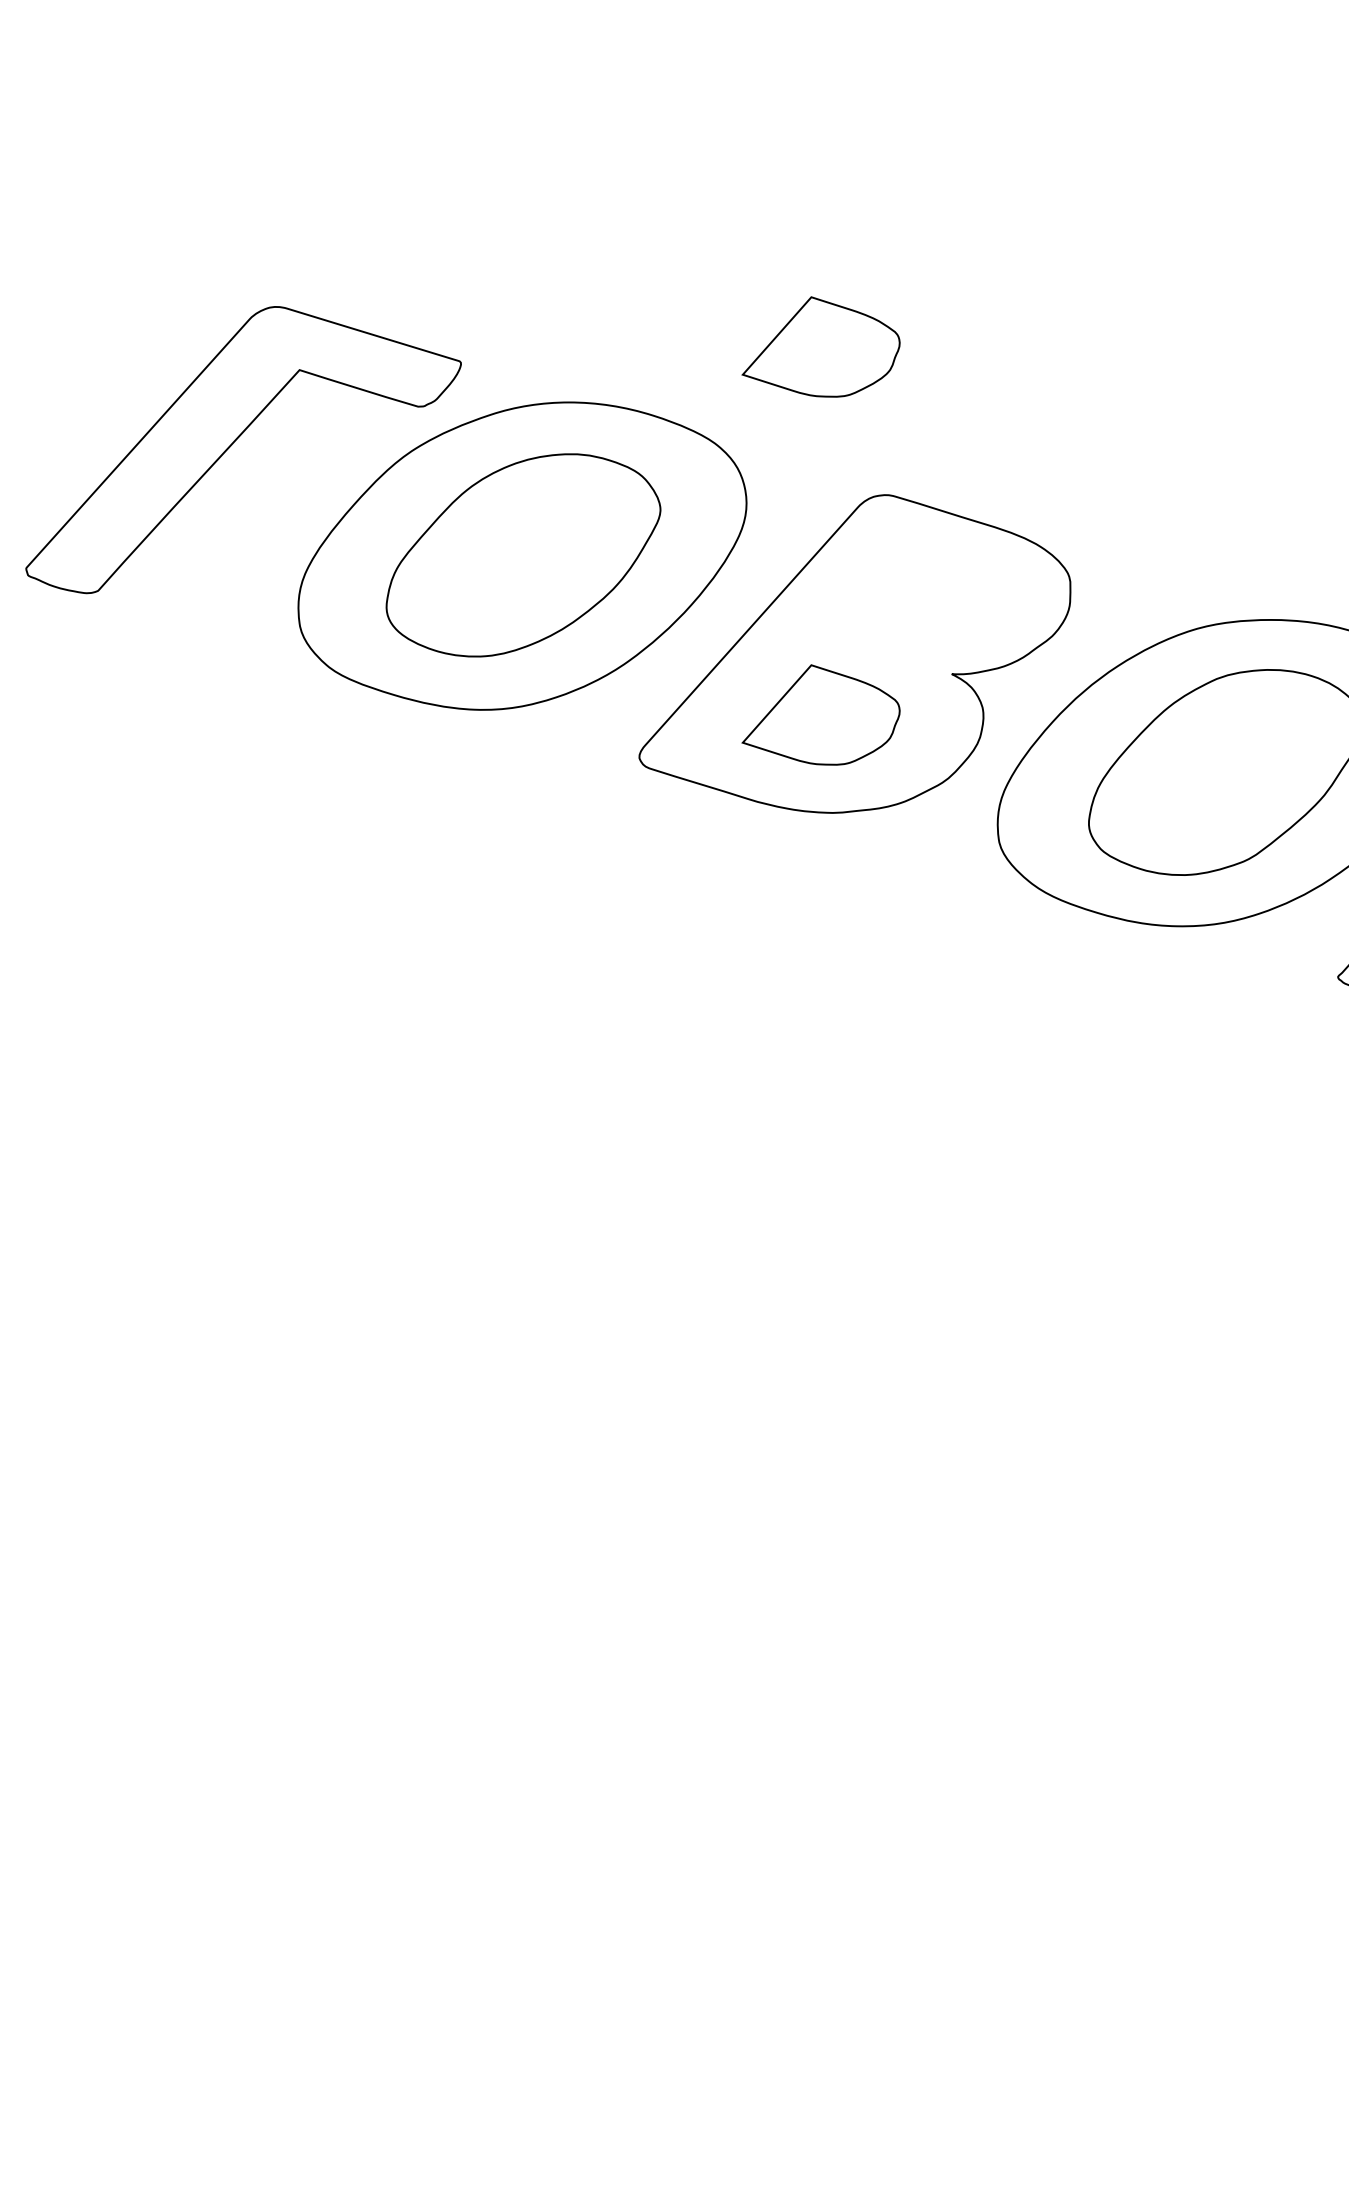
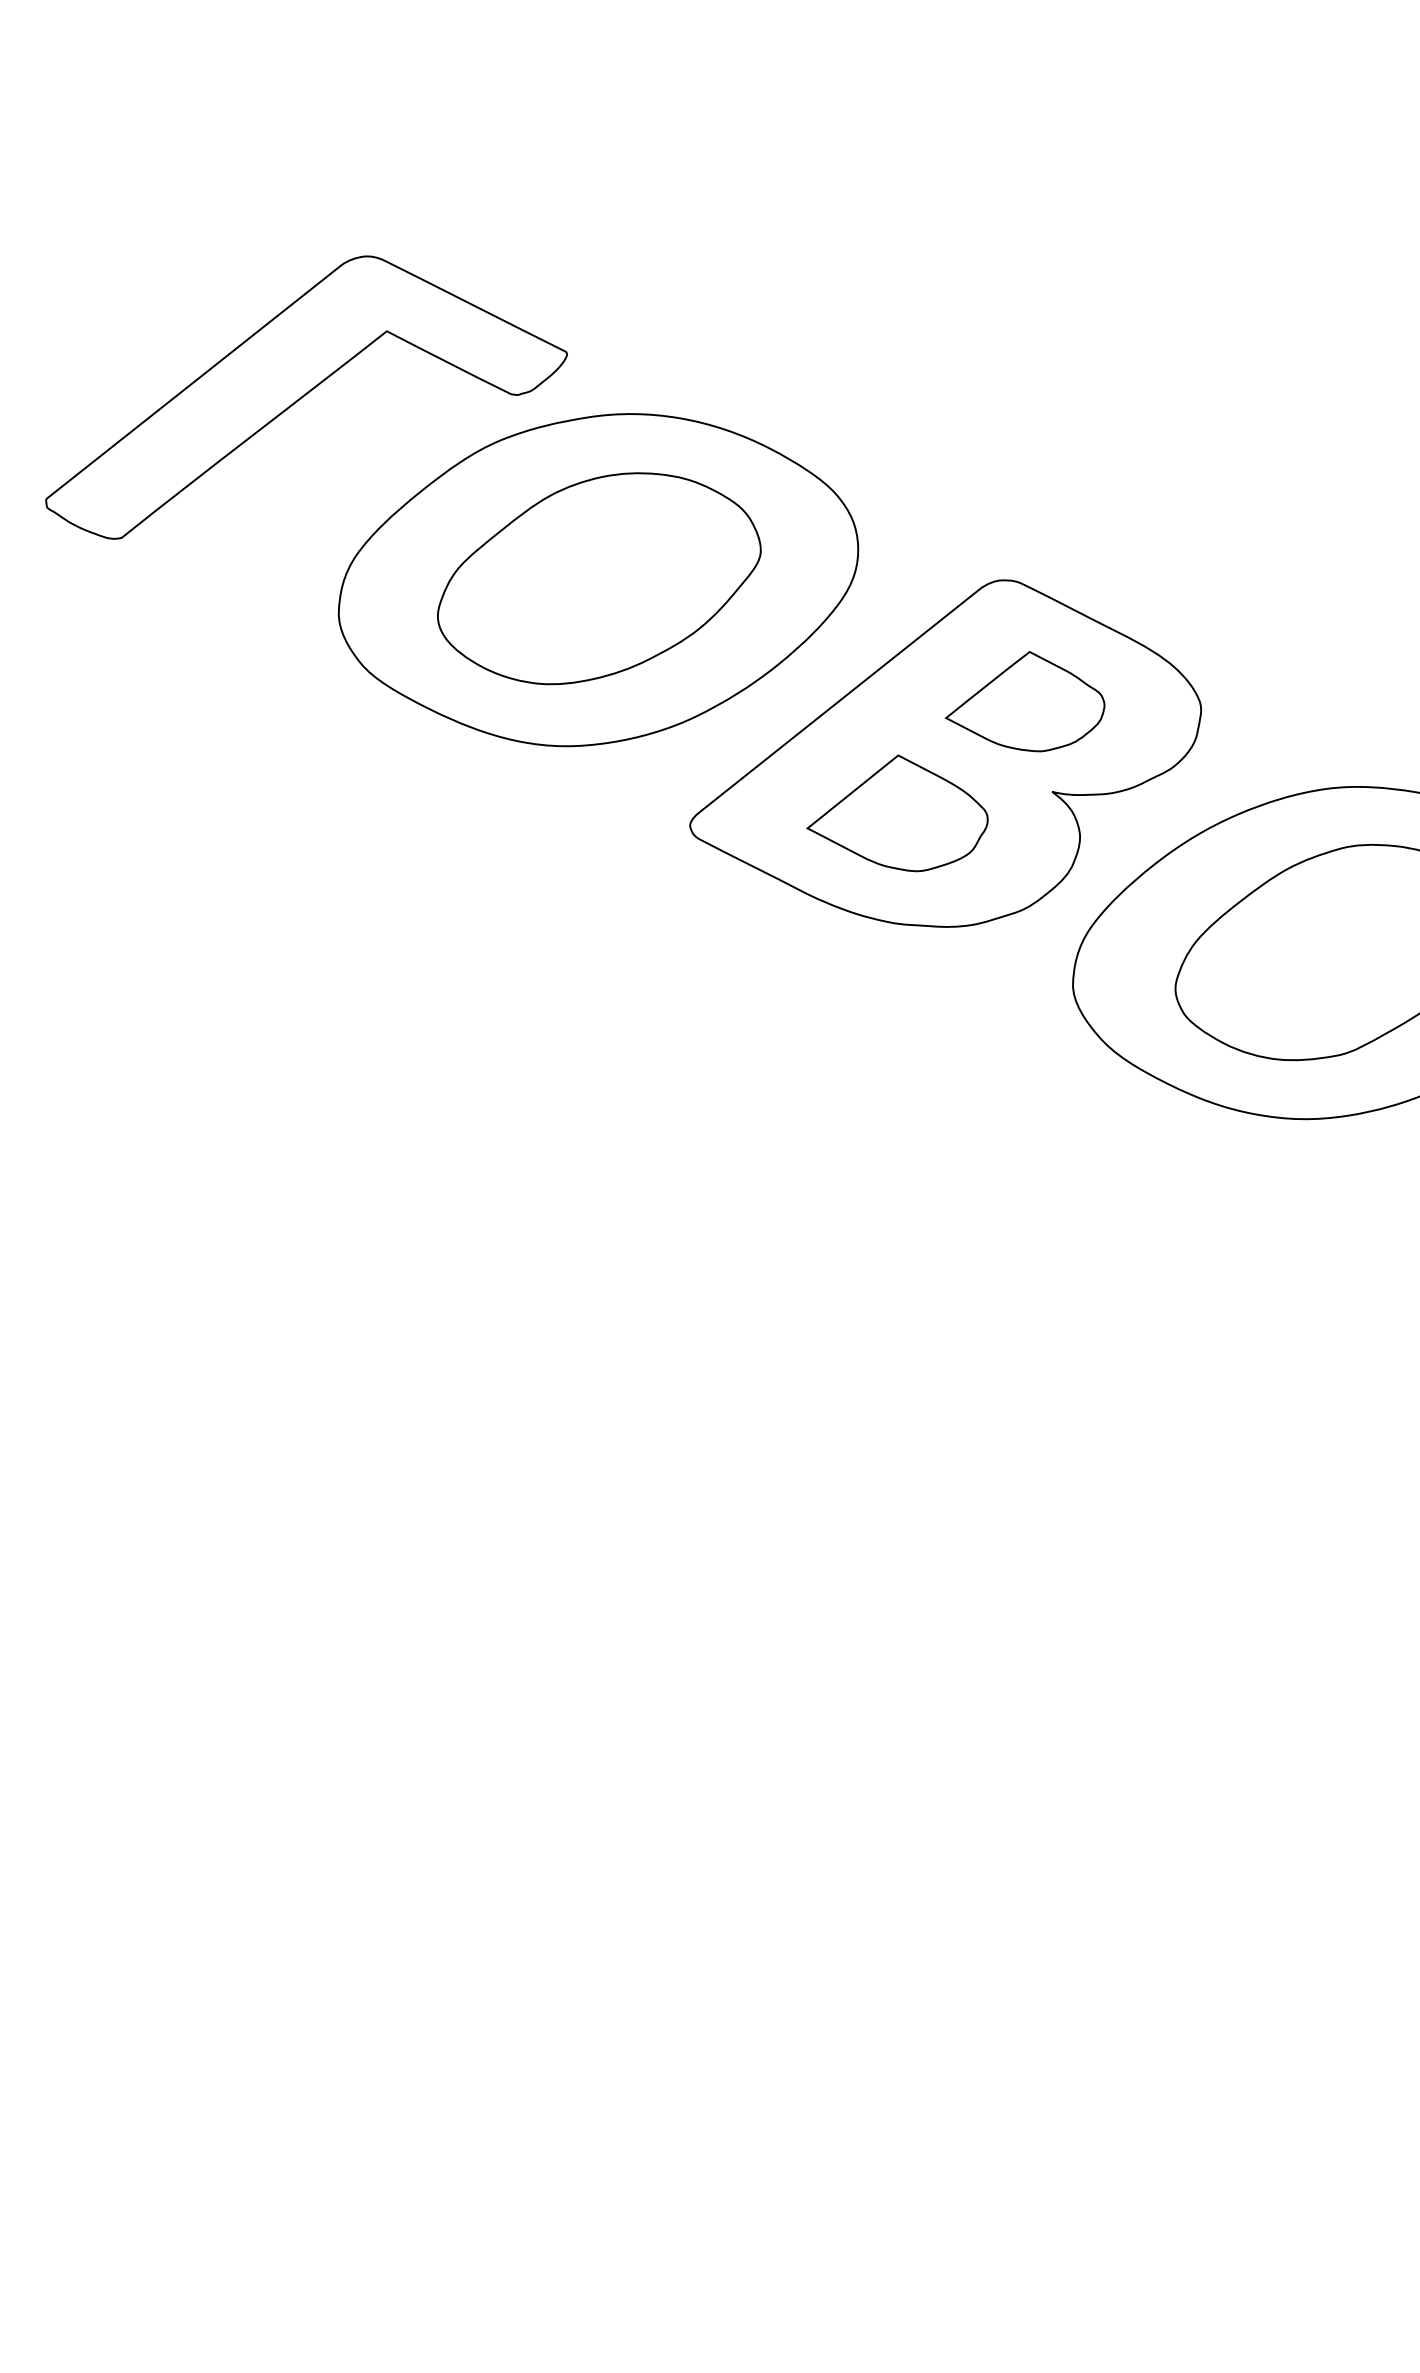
part: (820, 346) -> (968, 403), removed
part: (915, 598) -> (1026, 701), added

